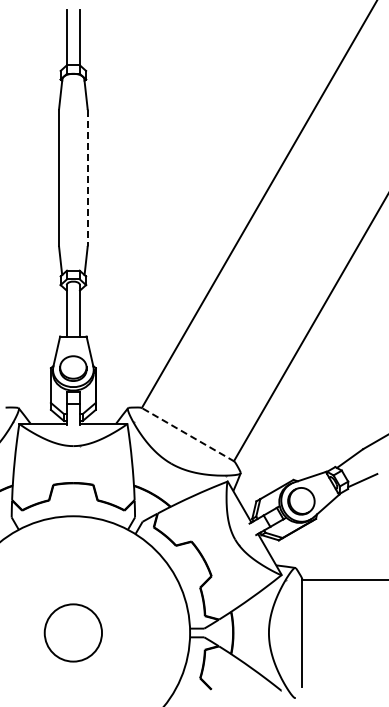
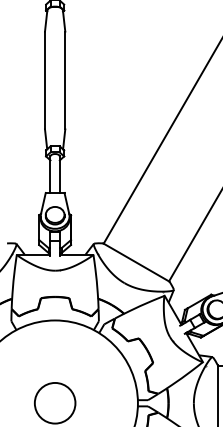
line: (87, 178) -> (65, 80), dashed -> solid
line: (187, 434) -> (136, 262), dashed -> solid

